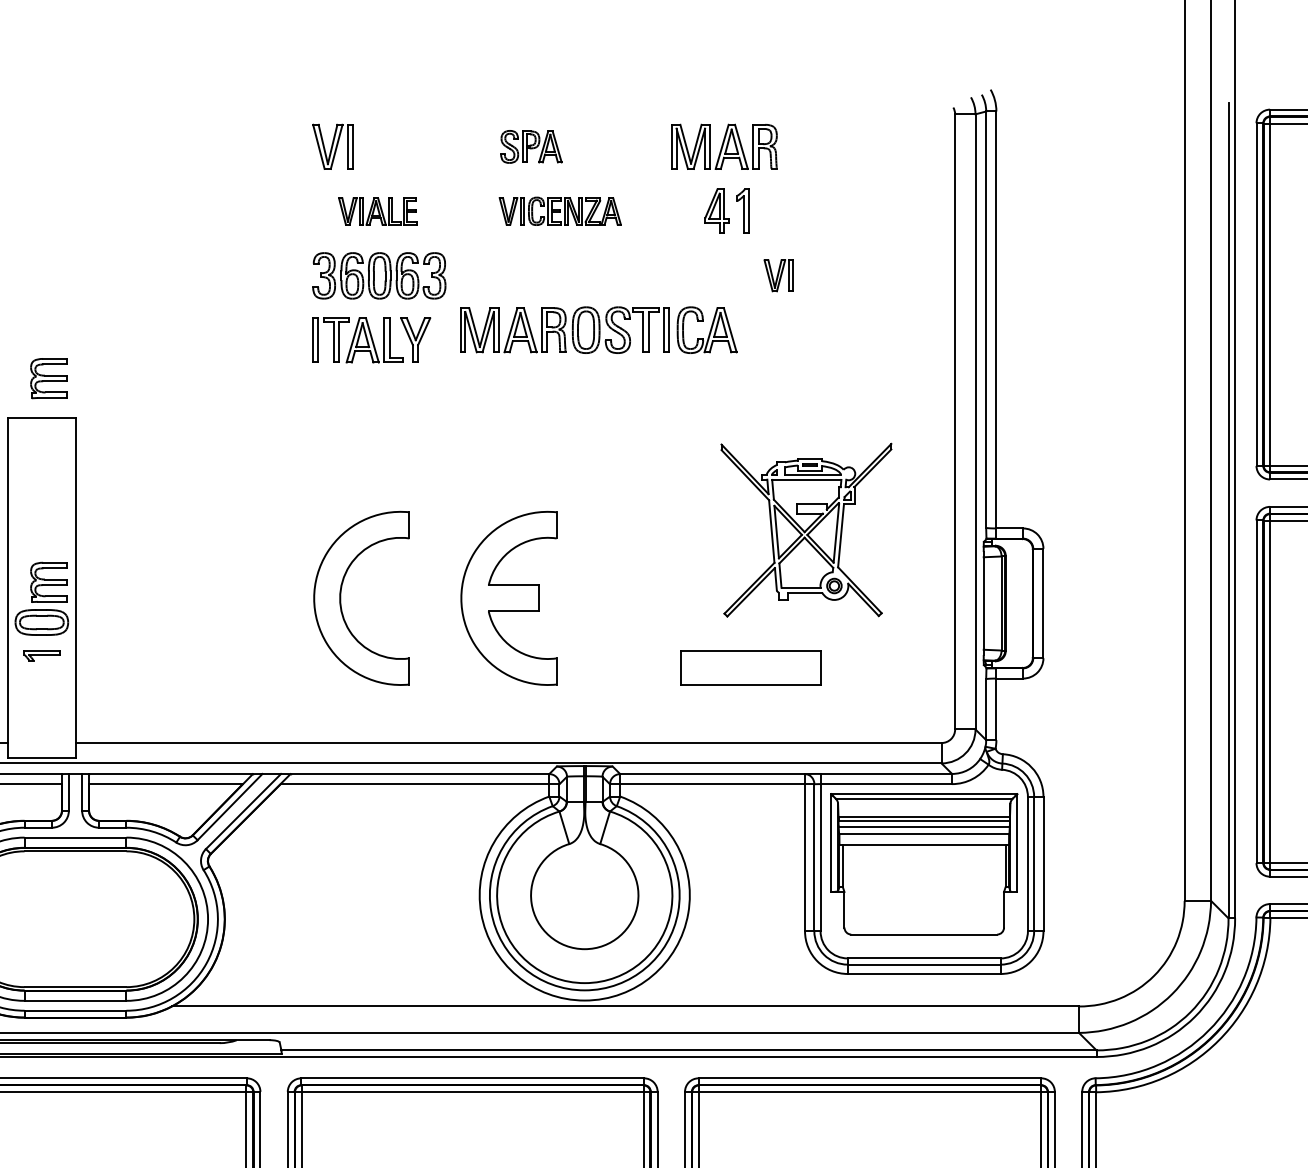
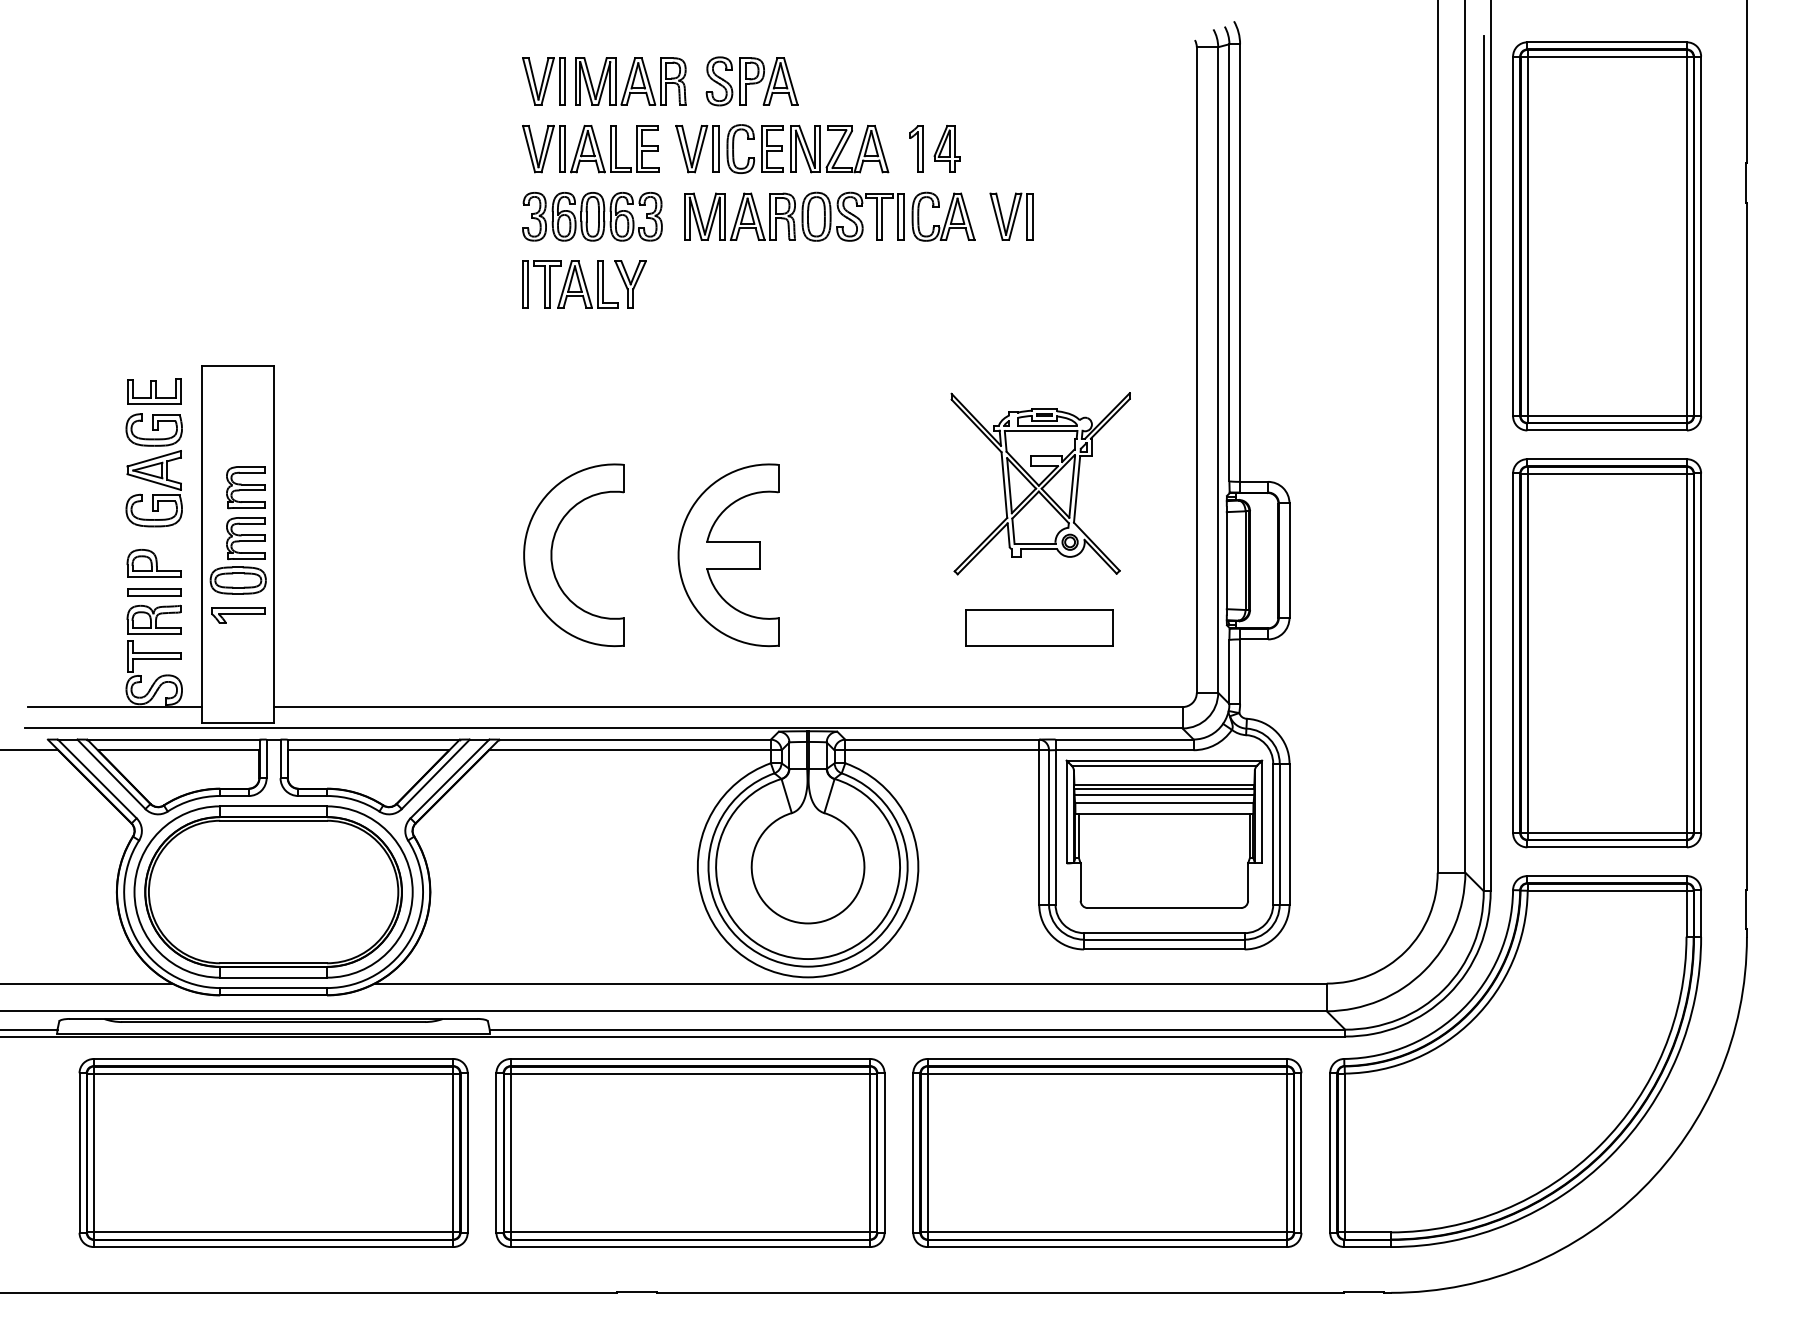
part: (530, 146) -> (751, 81), size x1.43
part: (724, 146) -> (630, 81), moved
part: (560, 210) -> (782, 148), size x1.67
part: (743, 210) -> (916, 148), moved
part: (377, 211) -> (590, 149), size x1.67
part: (778, 275) -> (1011, 216), size x1.43
part: (598, 329) -> (829, 216), moved
part: (48, 378) -> (245, 487), moved
part: (42, 655) -> (238, 615), size x1.43
part: (750, 667) -> (1039, 627), moved

